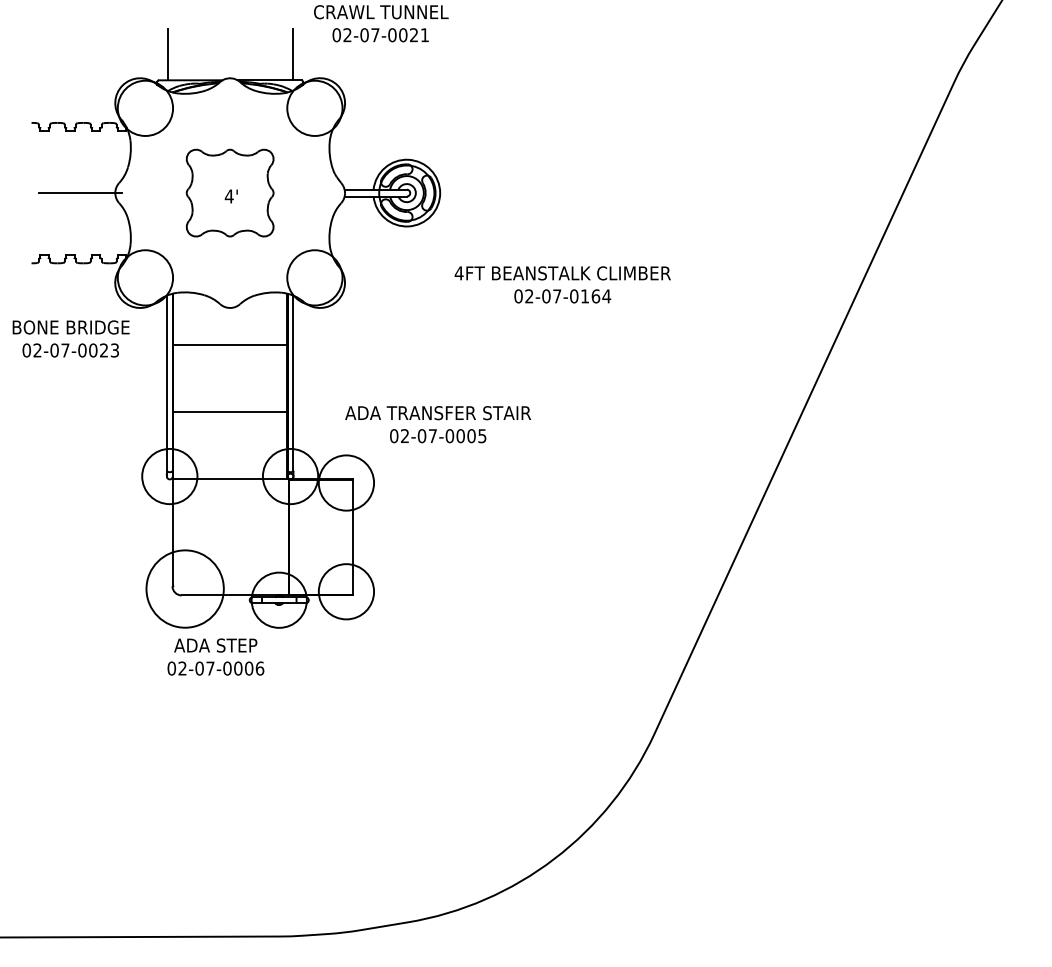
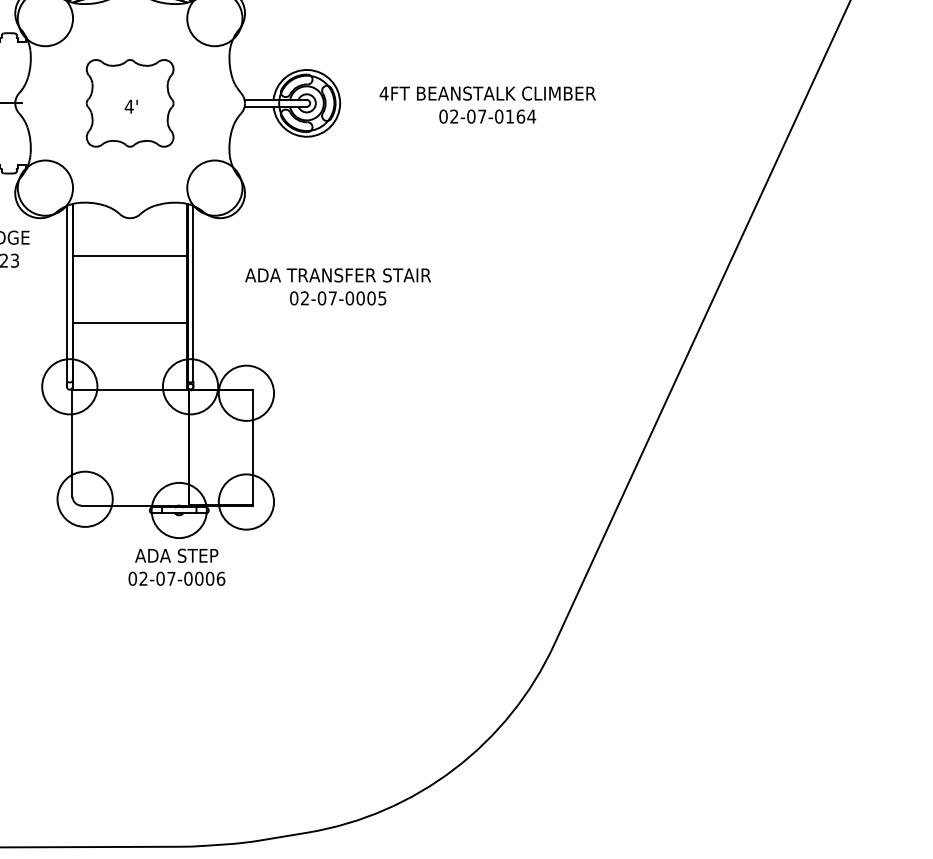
text: (562, 284) -> (487, 104), moved
text: (437, 424) -> (337, 286), moved
circle: (184, 588) -> (84, 498), size x0.71
text: (215, 656) -> (176, 566), moved

